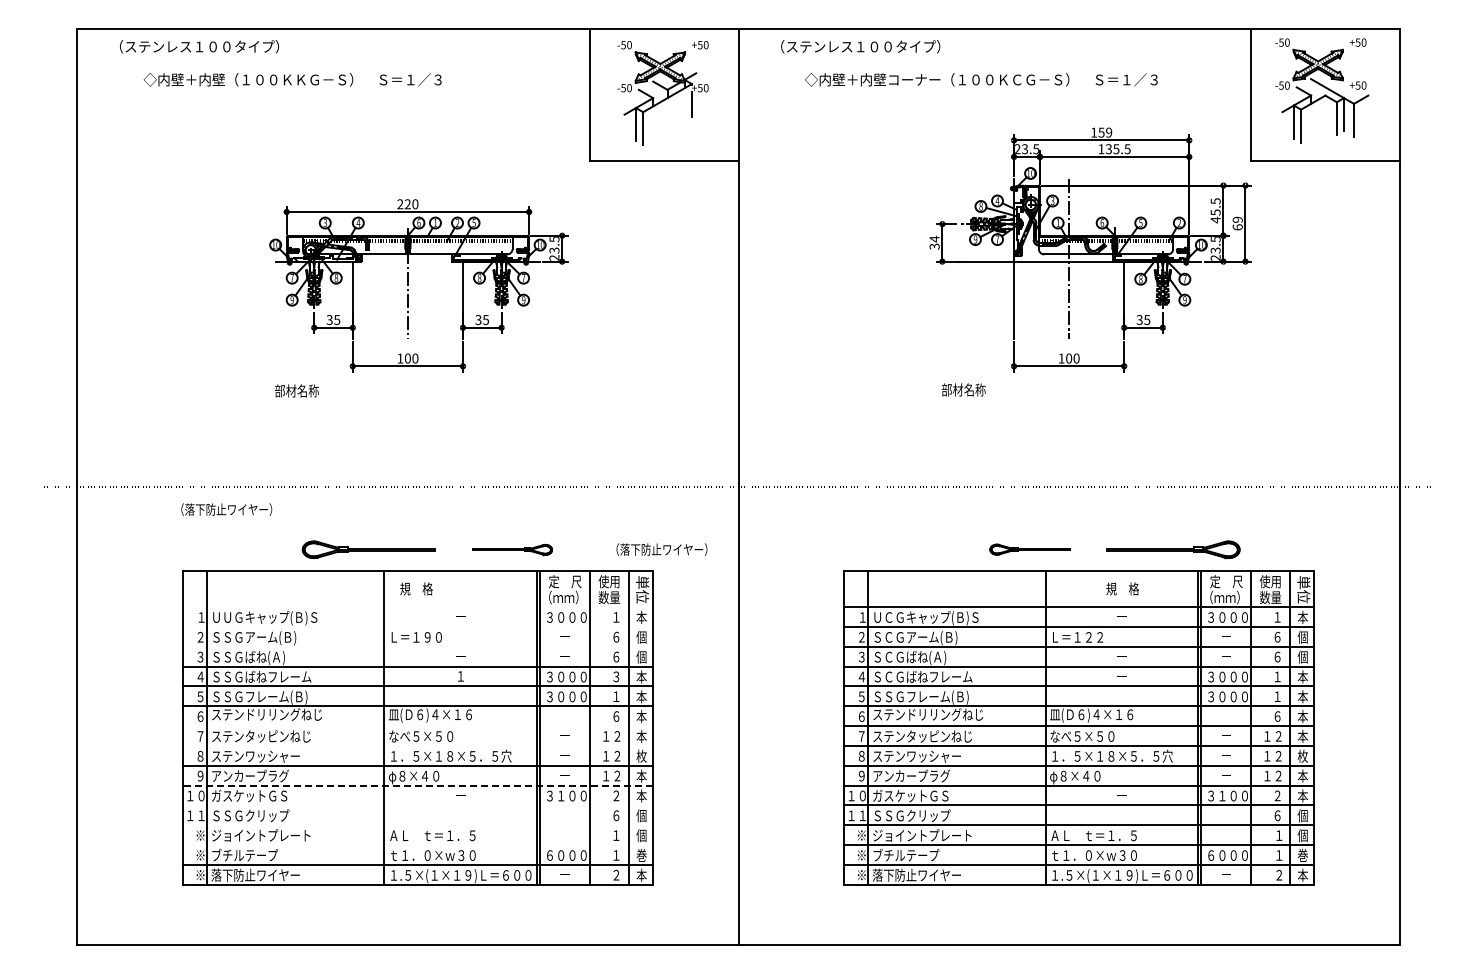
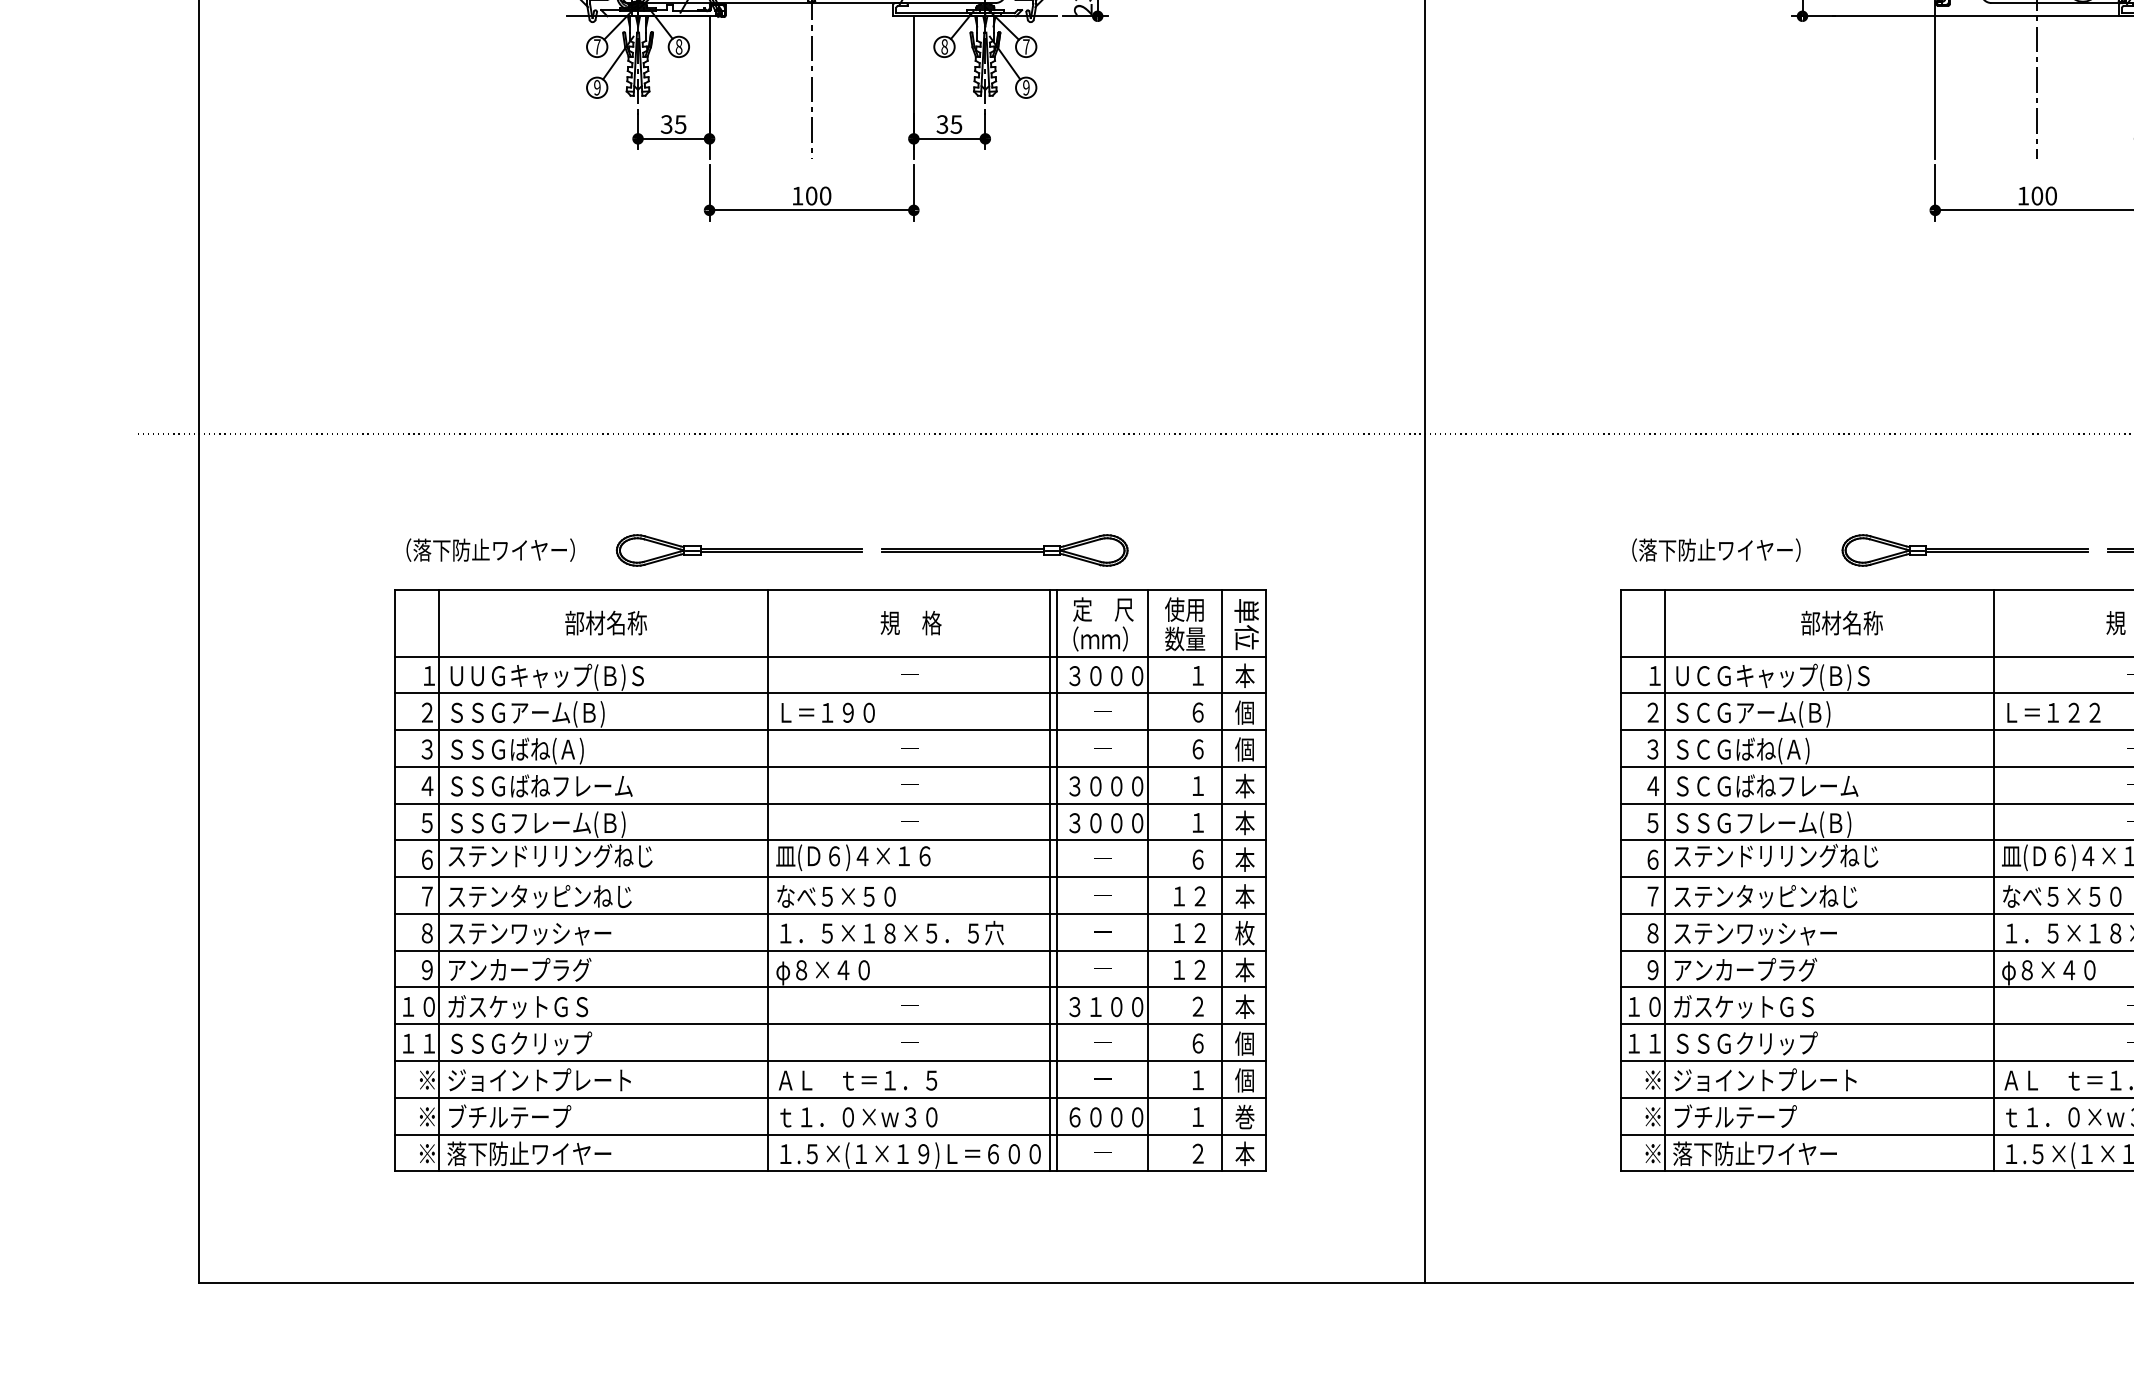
text: (963, 389) -> (1841, 622), moved
text: (296, 390) -> (605, 622), moved
text: (226, 509) -> (490, 549), moved
part: (512, 549) -> (1005, 549), size x1.67
text: (661, 549) -> (1715, 549), moved
part: (1029, 549) -> (1963, 549), size x1.67
text: (416, 588) -> (911, 622), moved
line: (418, 607) -> (831, 657), added
line: (418, 626) -> (831, 692), added
line: (418, 646) -> (831, 729), added
text: (460, 676) -> (909, 785), １ -> ―
text: (616, 676) -> (1198, 785), ３ -> １
line: (418, 726) -> (831, 878), added
line: (418, 745) -> (831, 913), added
line: (418, 785) -> (831, 987), dashed -> solid
line: (418, 805) -> (831, 1024), added
line: (418, 825) -> (831, 1061), added
line: (418, 845) -> (831, 1098), added

